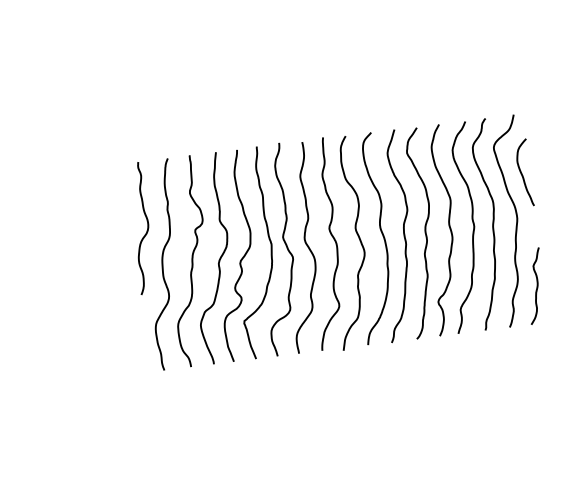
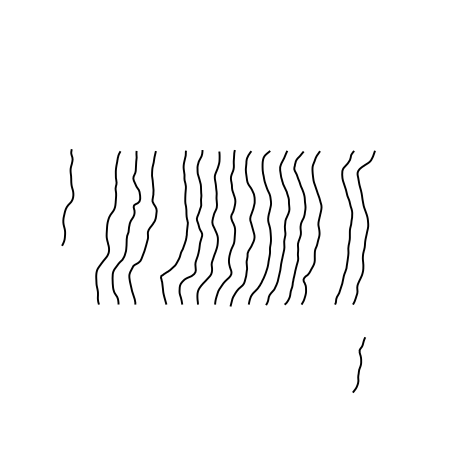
curve: (523, 173) -> (376, 194), removed
curve: (146, 229) -> (71, 198), moved
curve: (472, 229) -> (334, 230), removed
curve: (239, 260) -> (163, 231), removed
curve: (535, 286) -> (359, 365), moved

